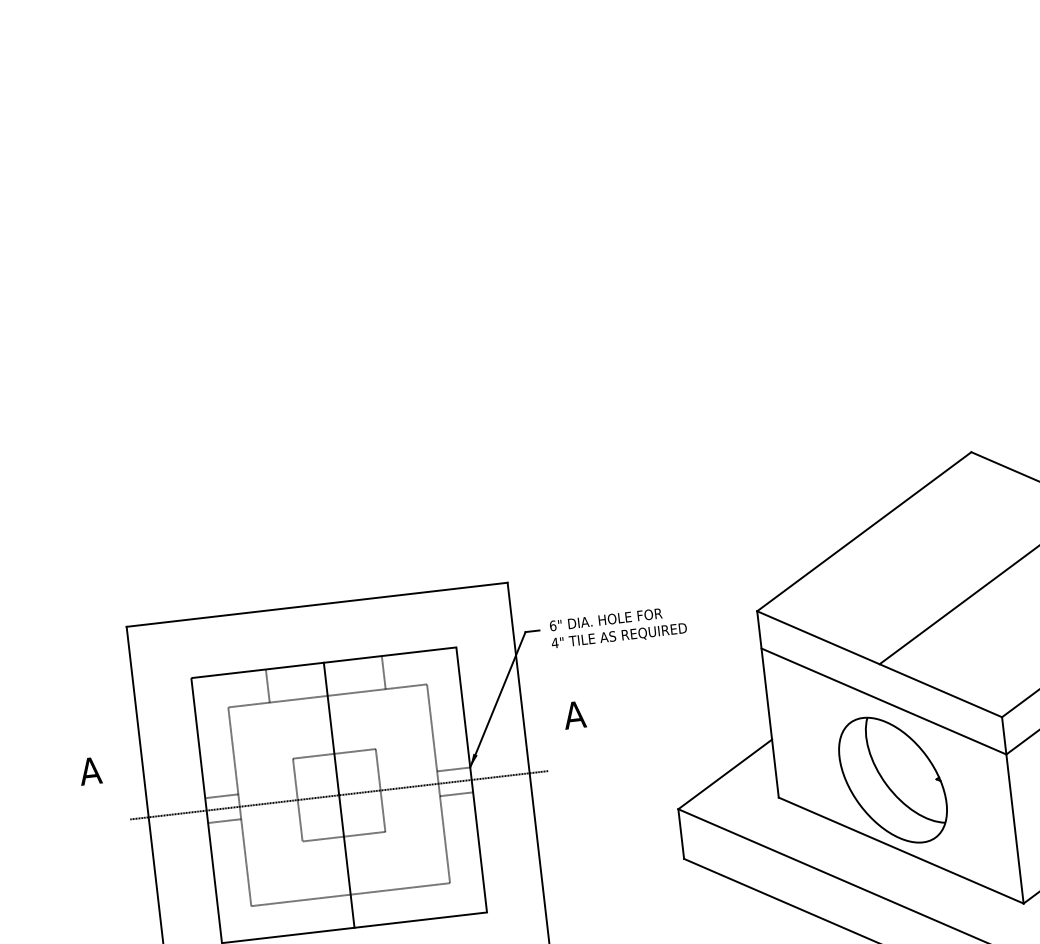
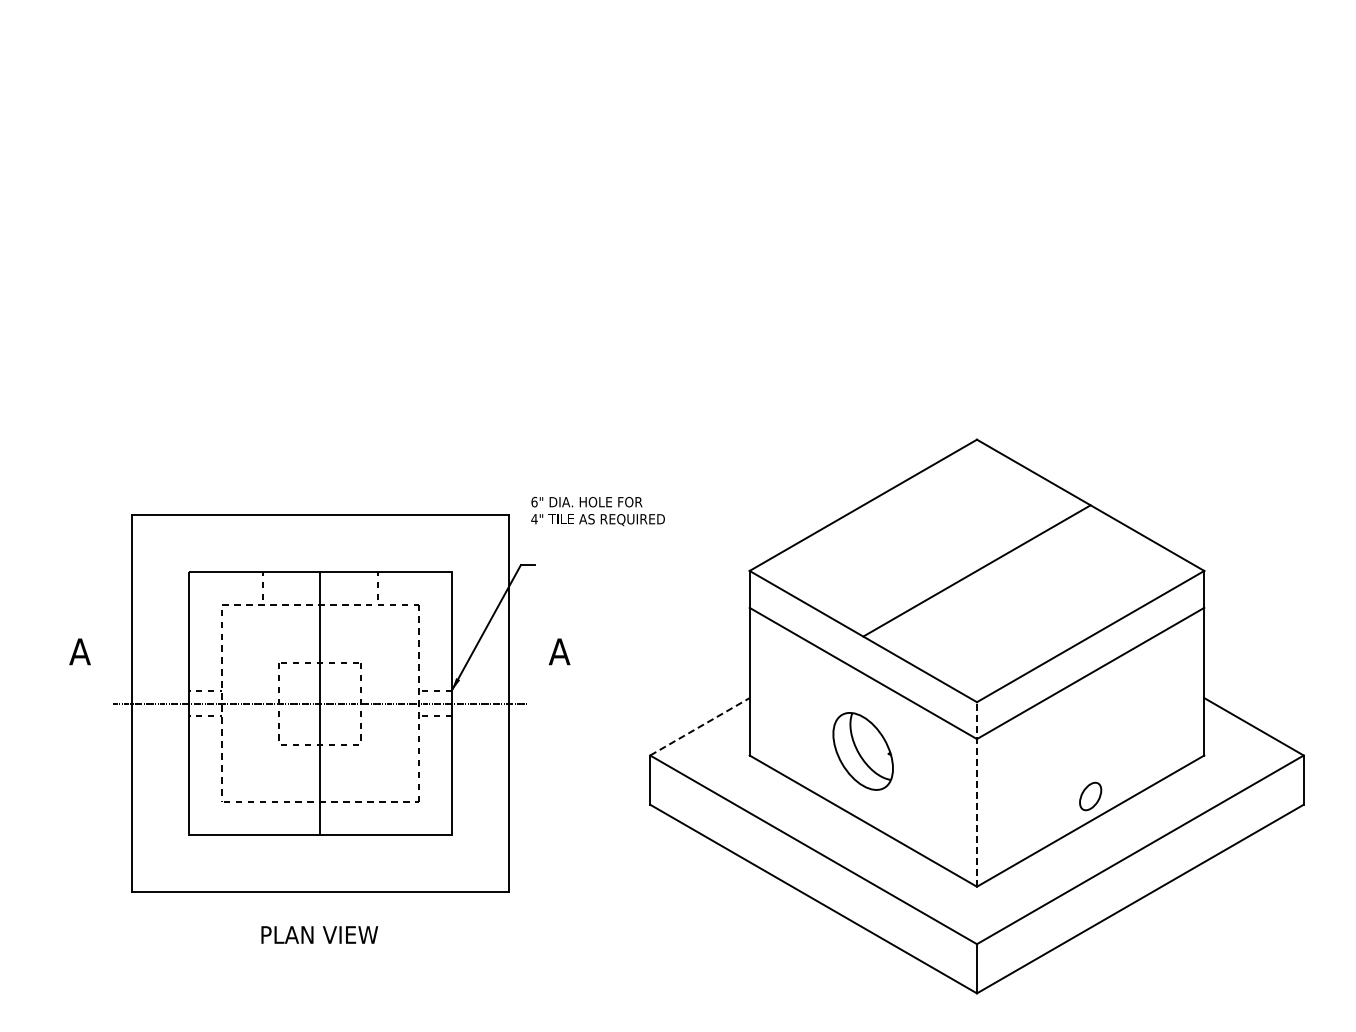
text: (617, 627) -> (597, 511), moved
line: (725, 774) -> (700, 726), solid -> dashed
part: (892, 780) -> (862, 751), size x0.6
line: (1012, 809) -> (976, 793), solid -> dashed

